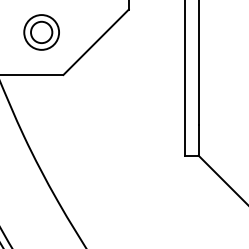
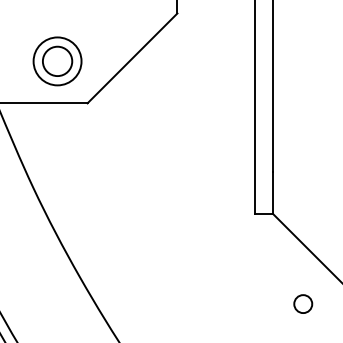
part: (41, 32) -> (57, 61), moved
circle: (219, 220) -> (302, 303), added

